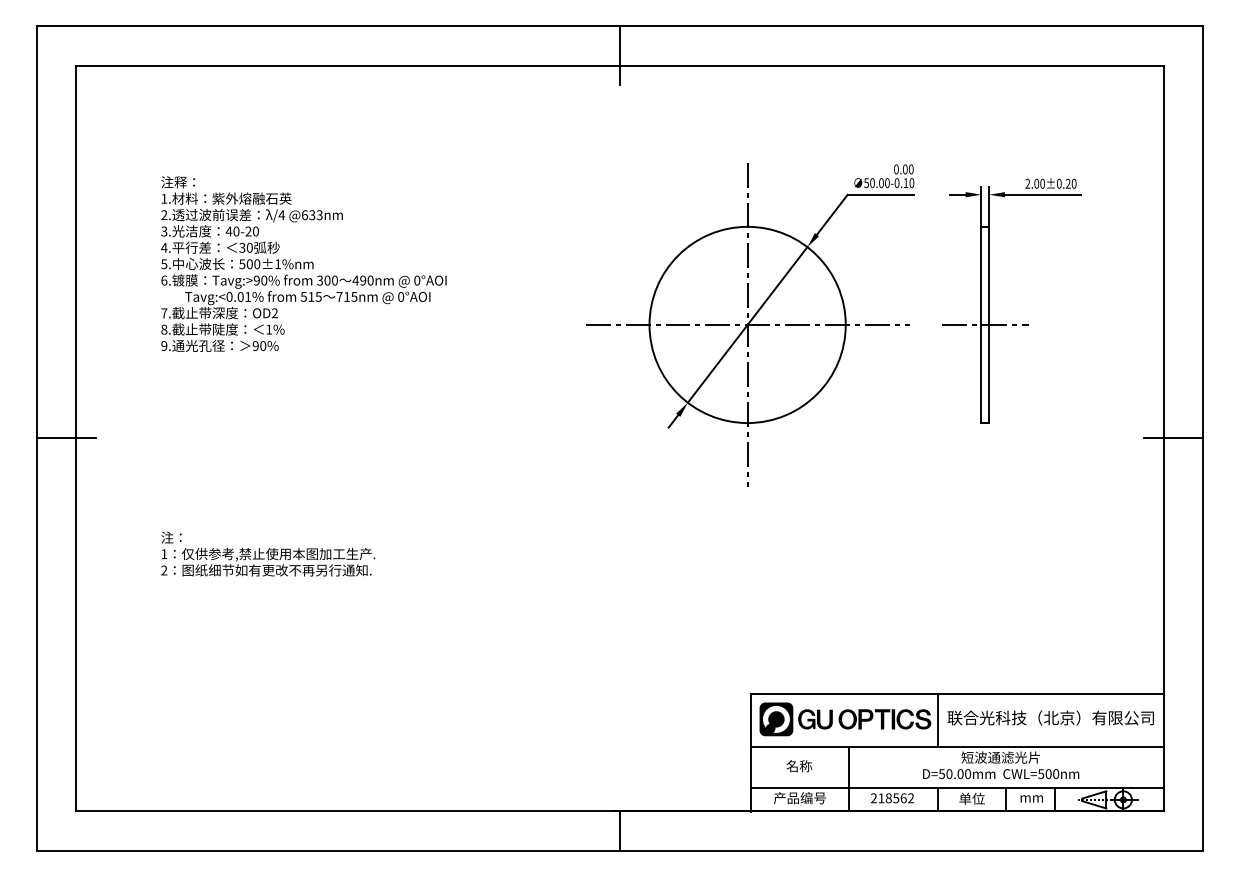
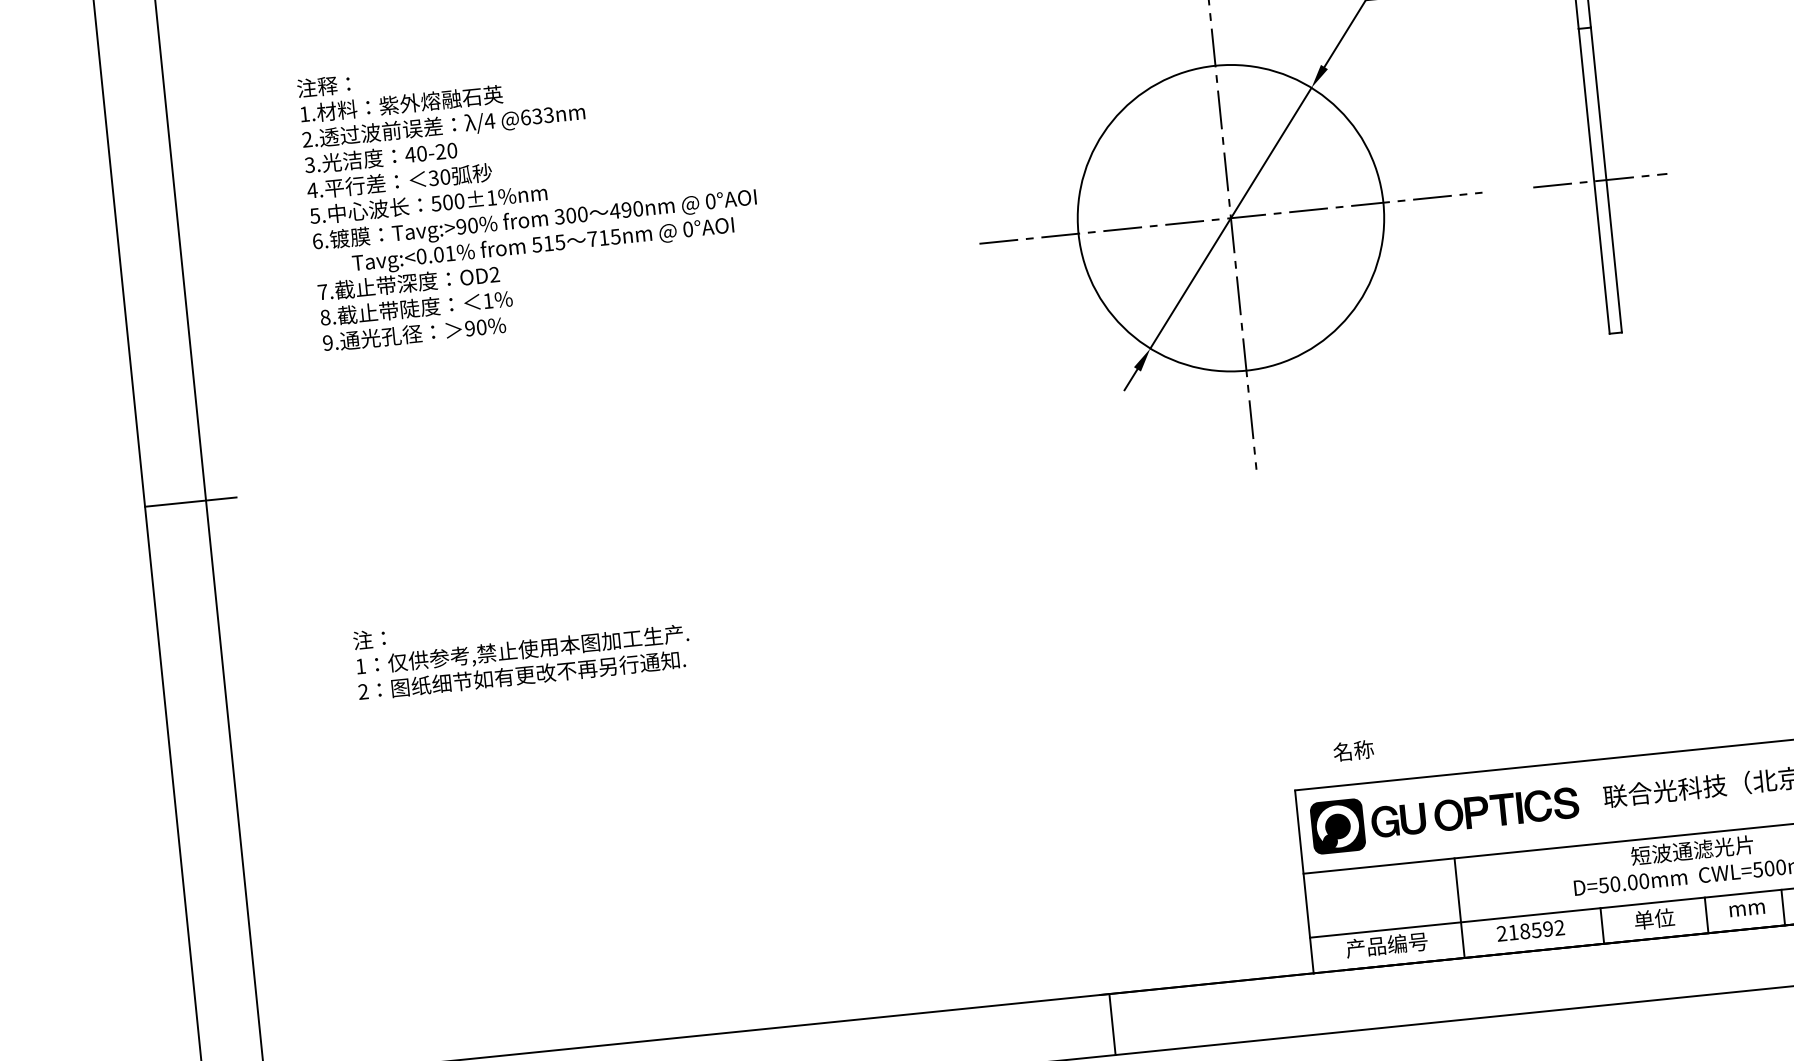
line: (938, 719) -> (1589, 801), removed
text: (799, 766) -> (1353, 751), moved
text: (903, 798) -> (1547, 929), 218562 -> 218592

